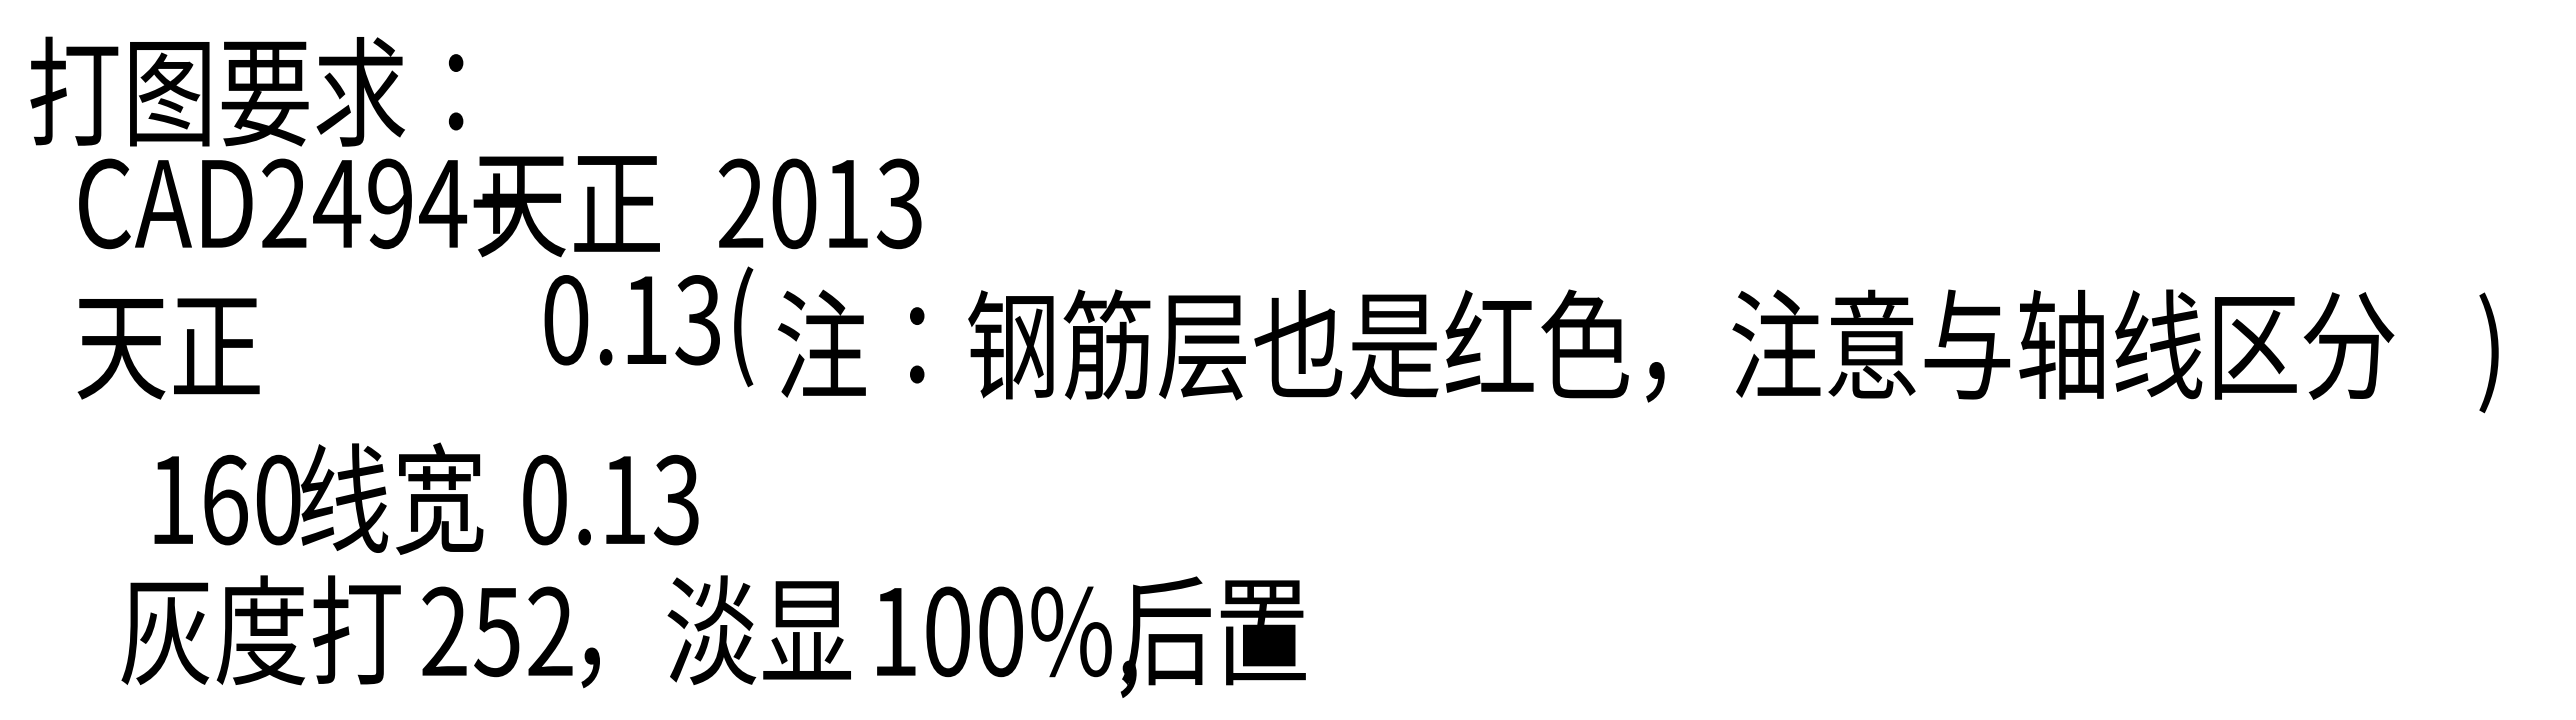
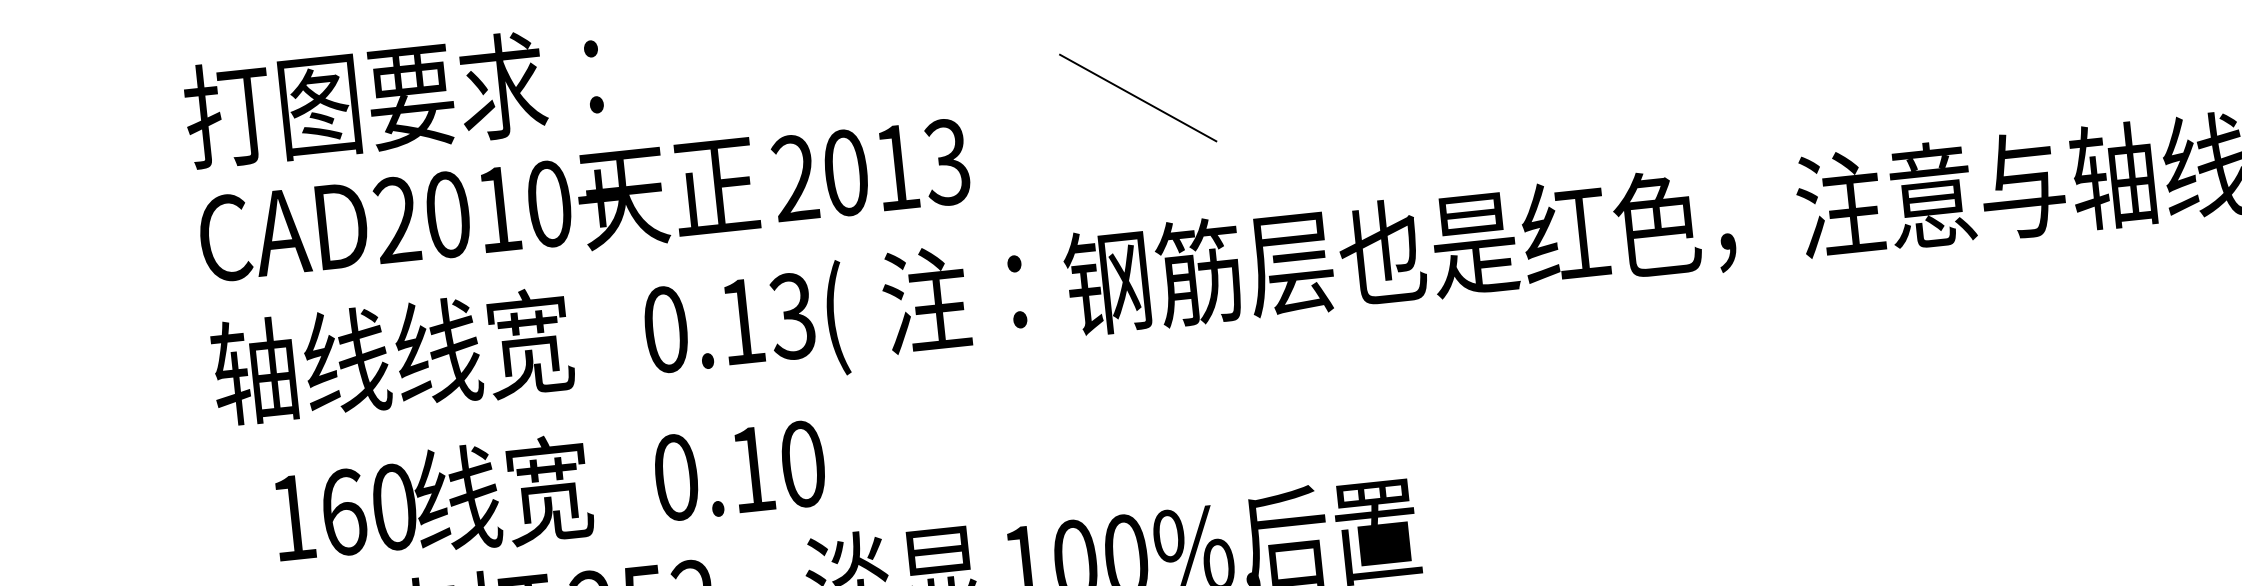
text: (246, 91) -> (393, 97), moved
line: (1063, 158) -> (1138, 98), added
text: (390, 203) -> (498, 209), CAD2494+ -> CAD2010+
text: (820, 203) -> (871, 169), moved
text: (648, 326) -> (745, 327), moved
text: (264, 344) -> (392, 356), 天正 -> 轴线线宽
text: (318, 498) -> (432, 501), moved
text: (676, 499) -> (802, 463), 0.13 -> 0.10

